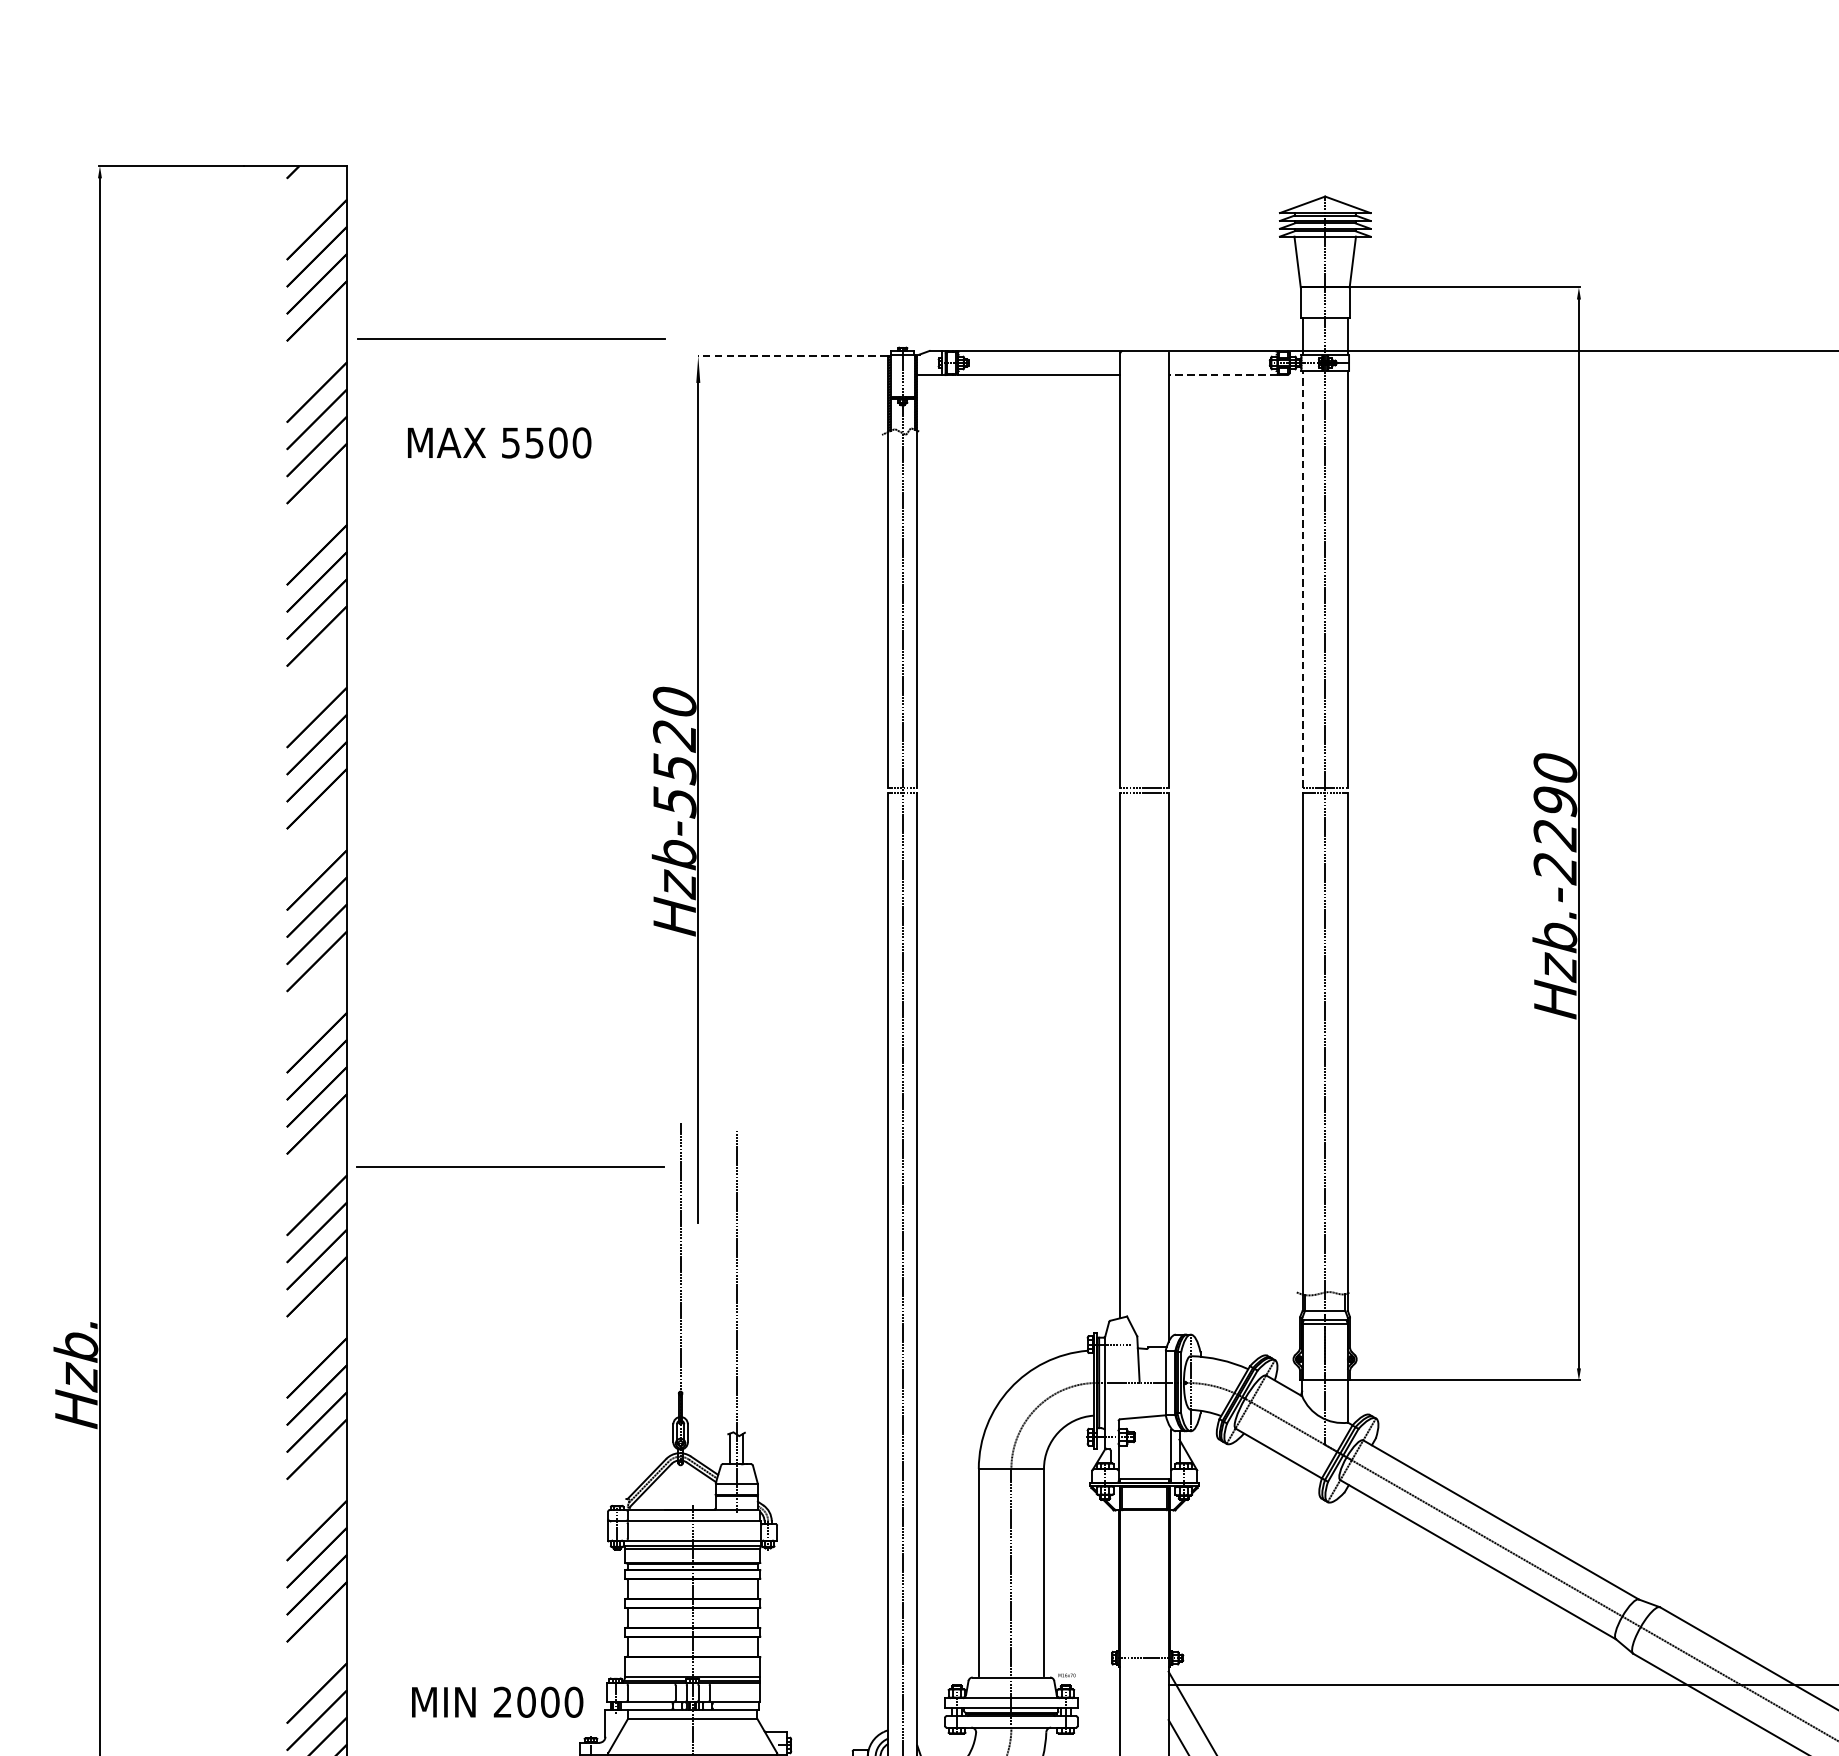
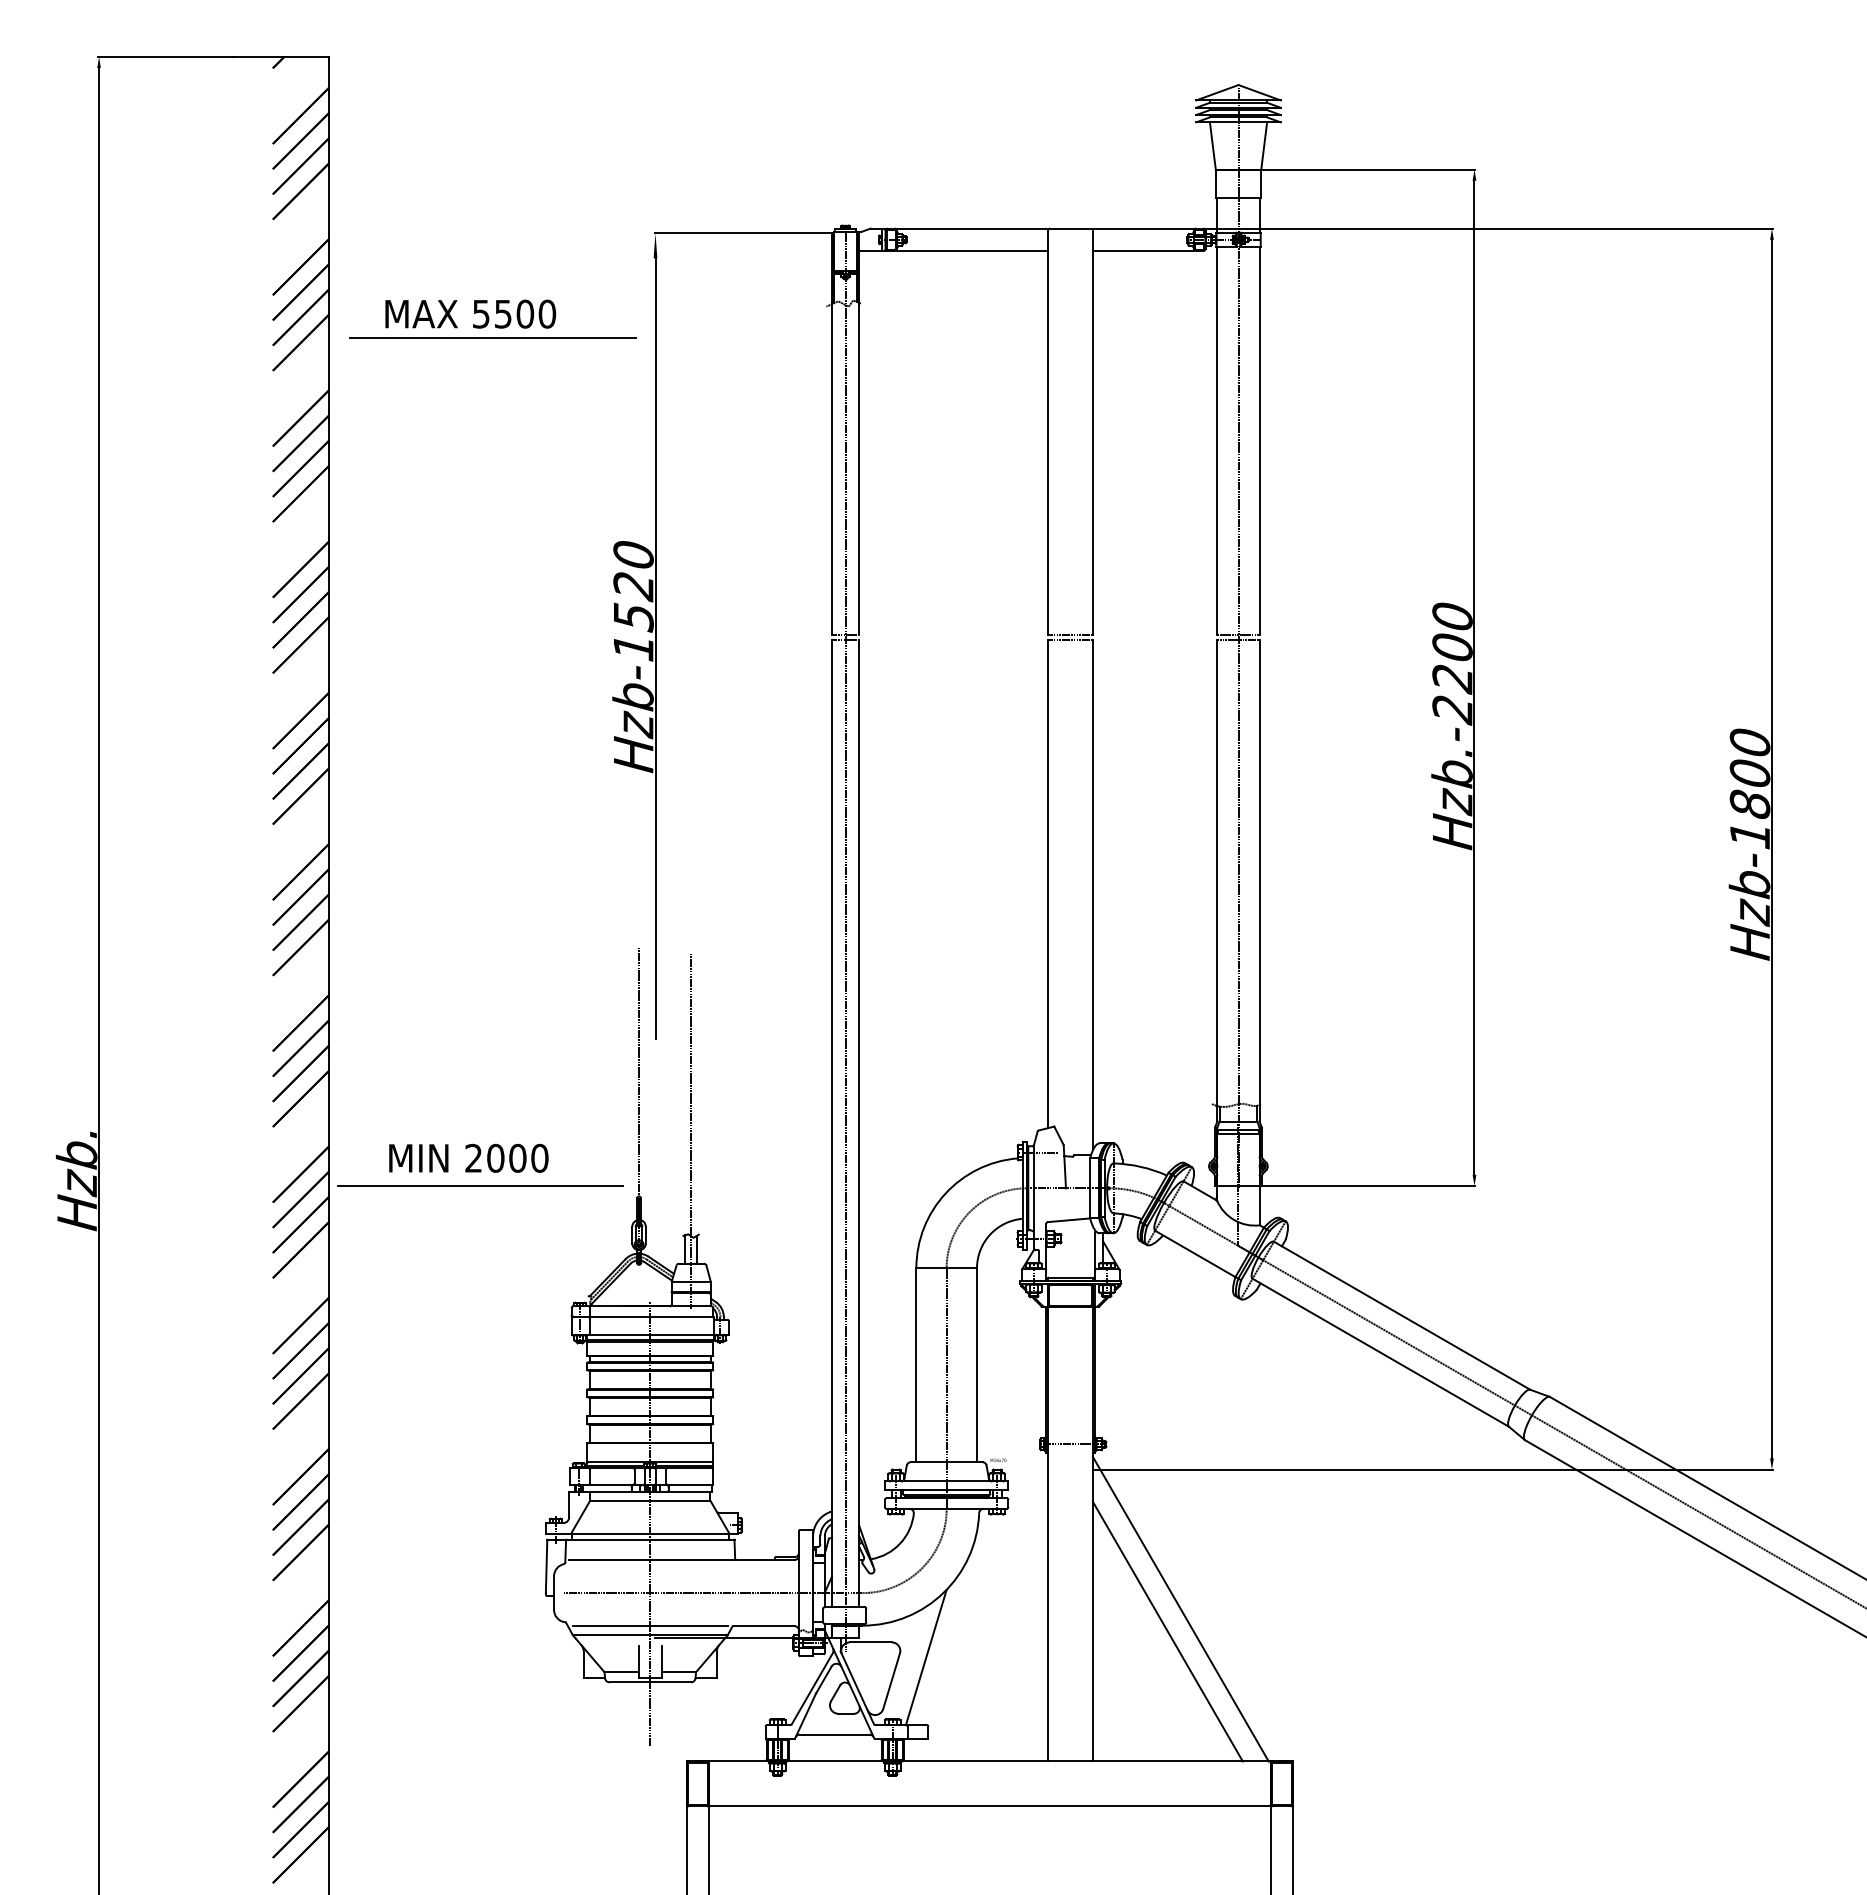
line: (511, 339) -> (492, 337), moved
line: (791, 356) -> (742, 233), dashed -> solid
line: (1223, 375) -> (1143, 251), dashed -> solid
line: (1302, 578) -> (1217, 440), dashed -> solid
text: (1555, 801) -> (1452, 647), Hzb.-2290 -> Hzb.-2200
text: (674, 802) -> (633, 648), Hzb-5520 -> Hzb-1520
line: (510, 1166) -> (480, 1185), moved
text: (497, 1701) -> (468, 1157), moved

